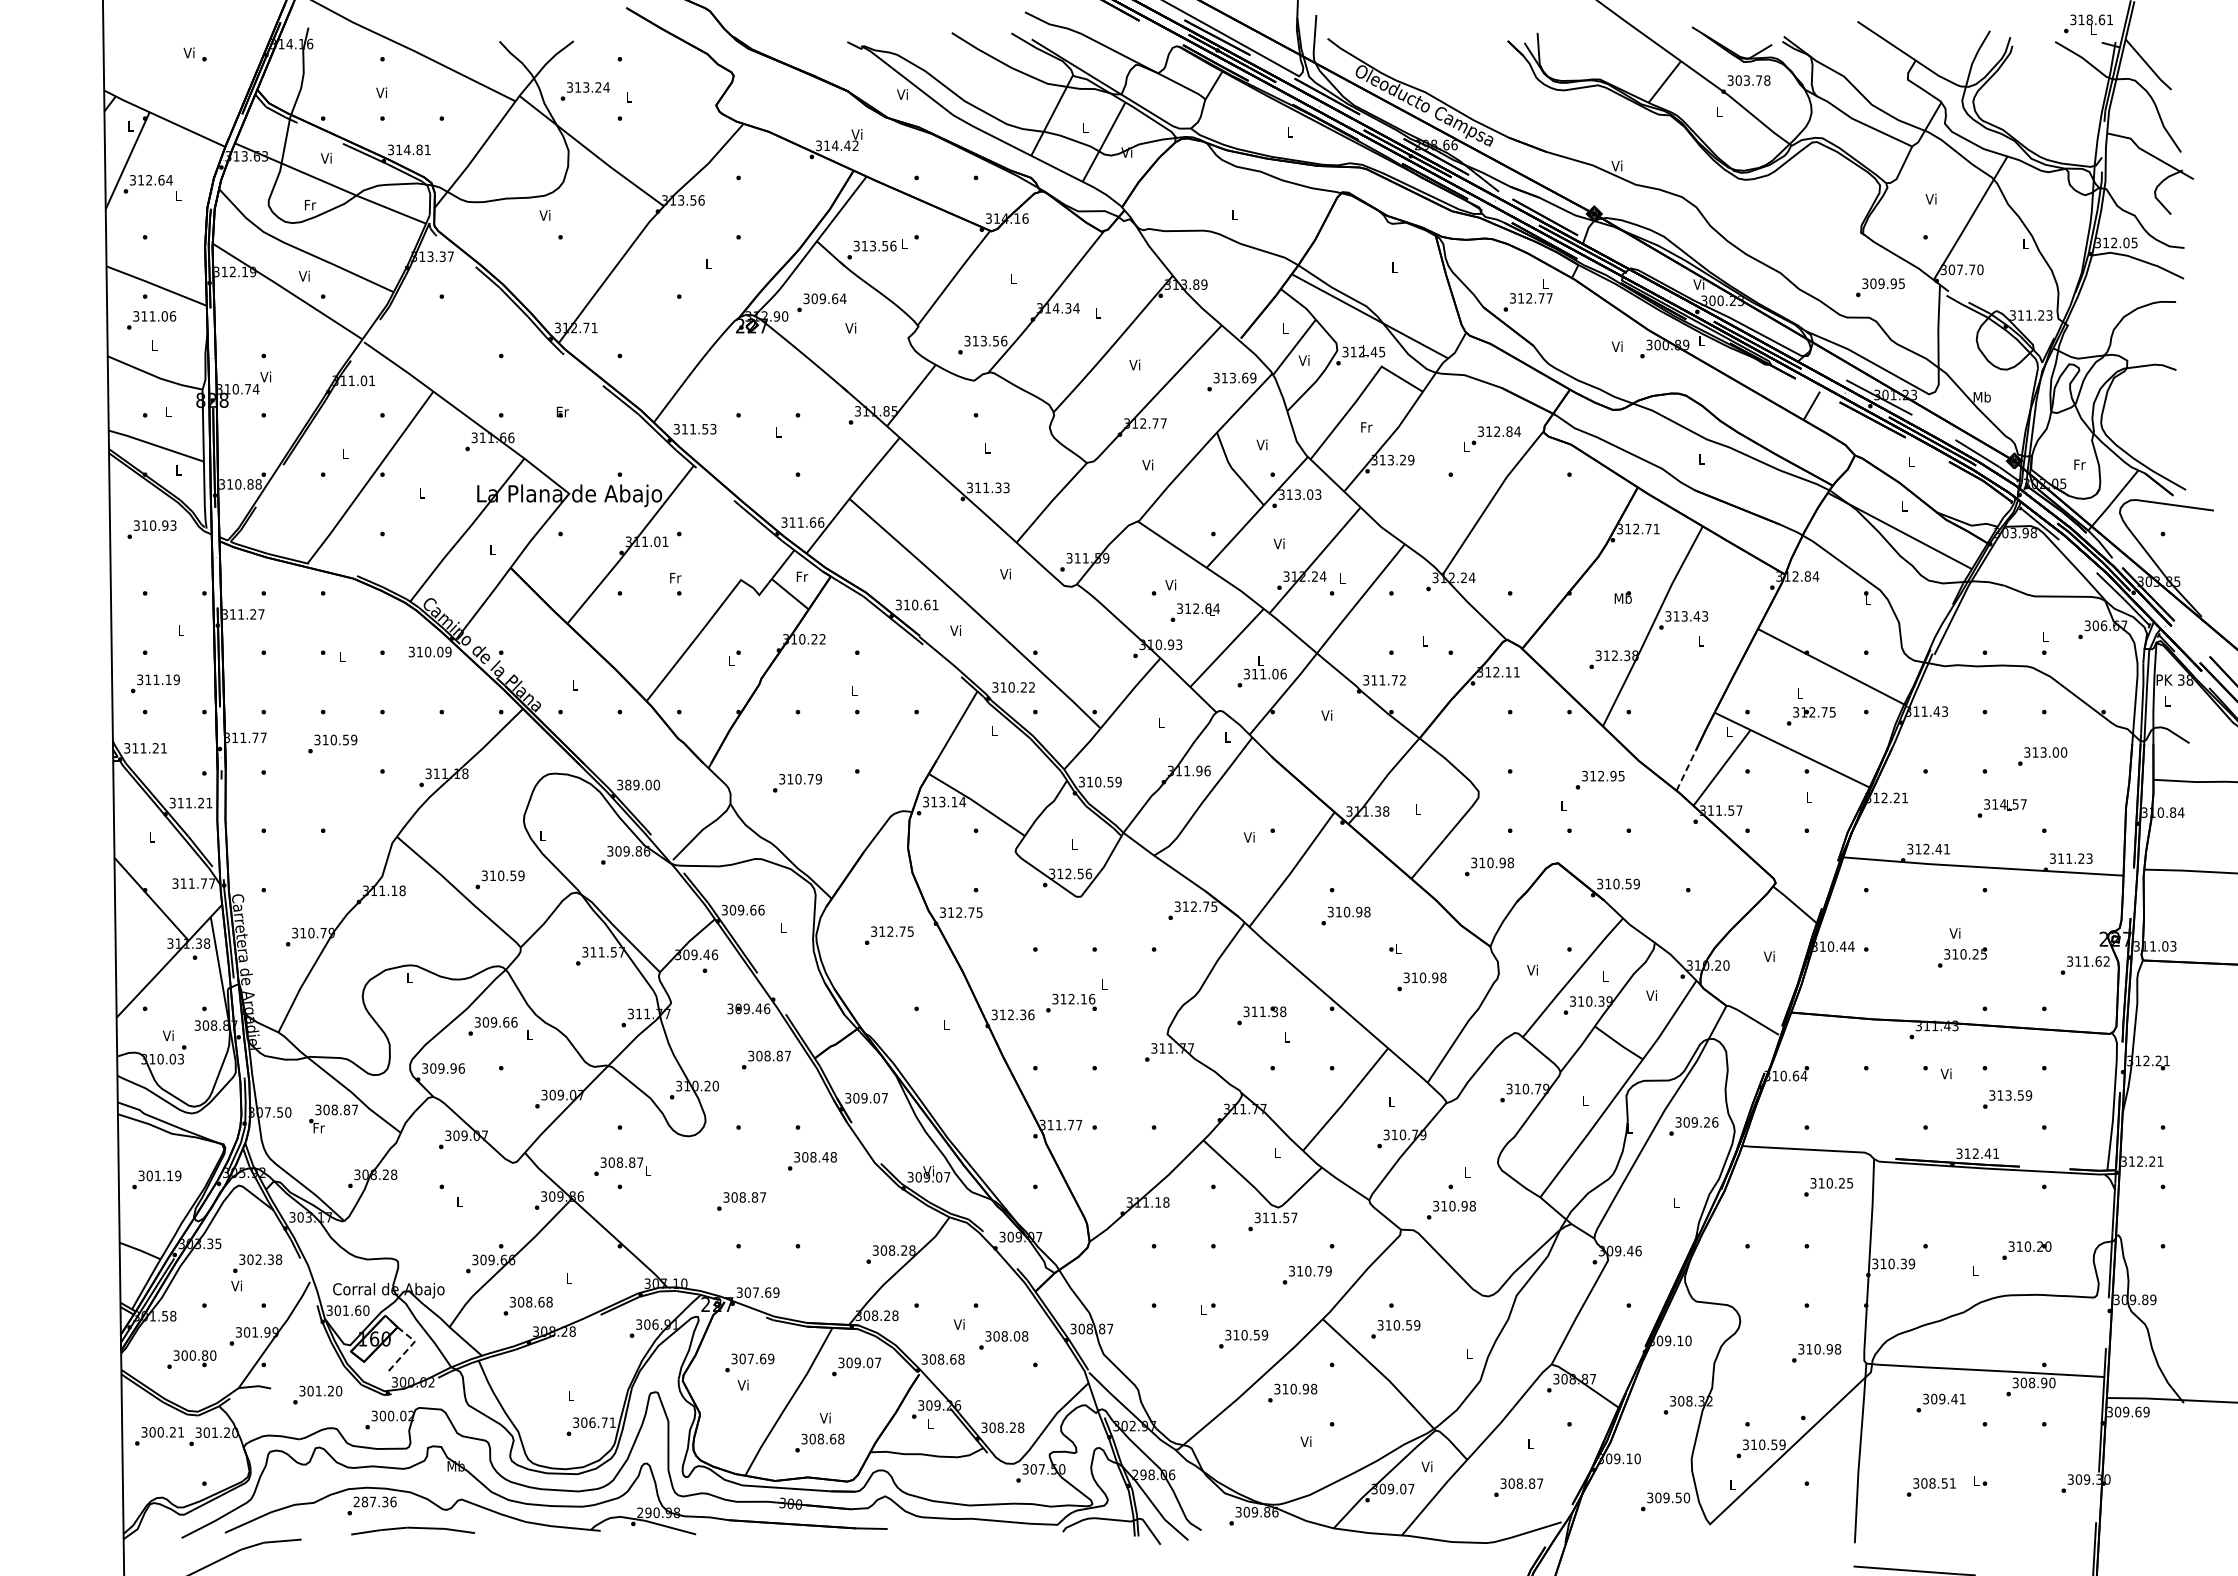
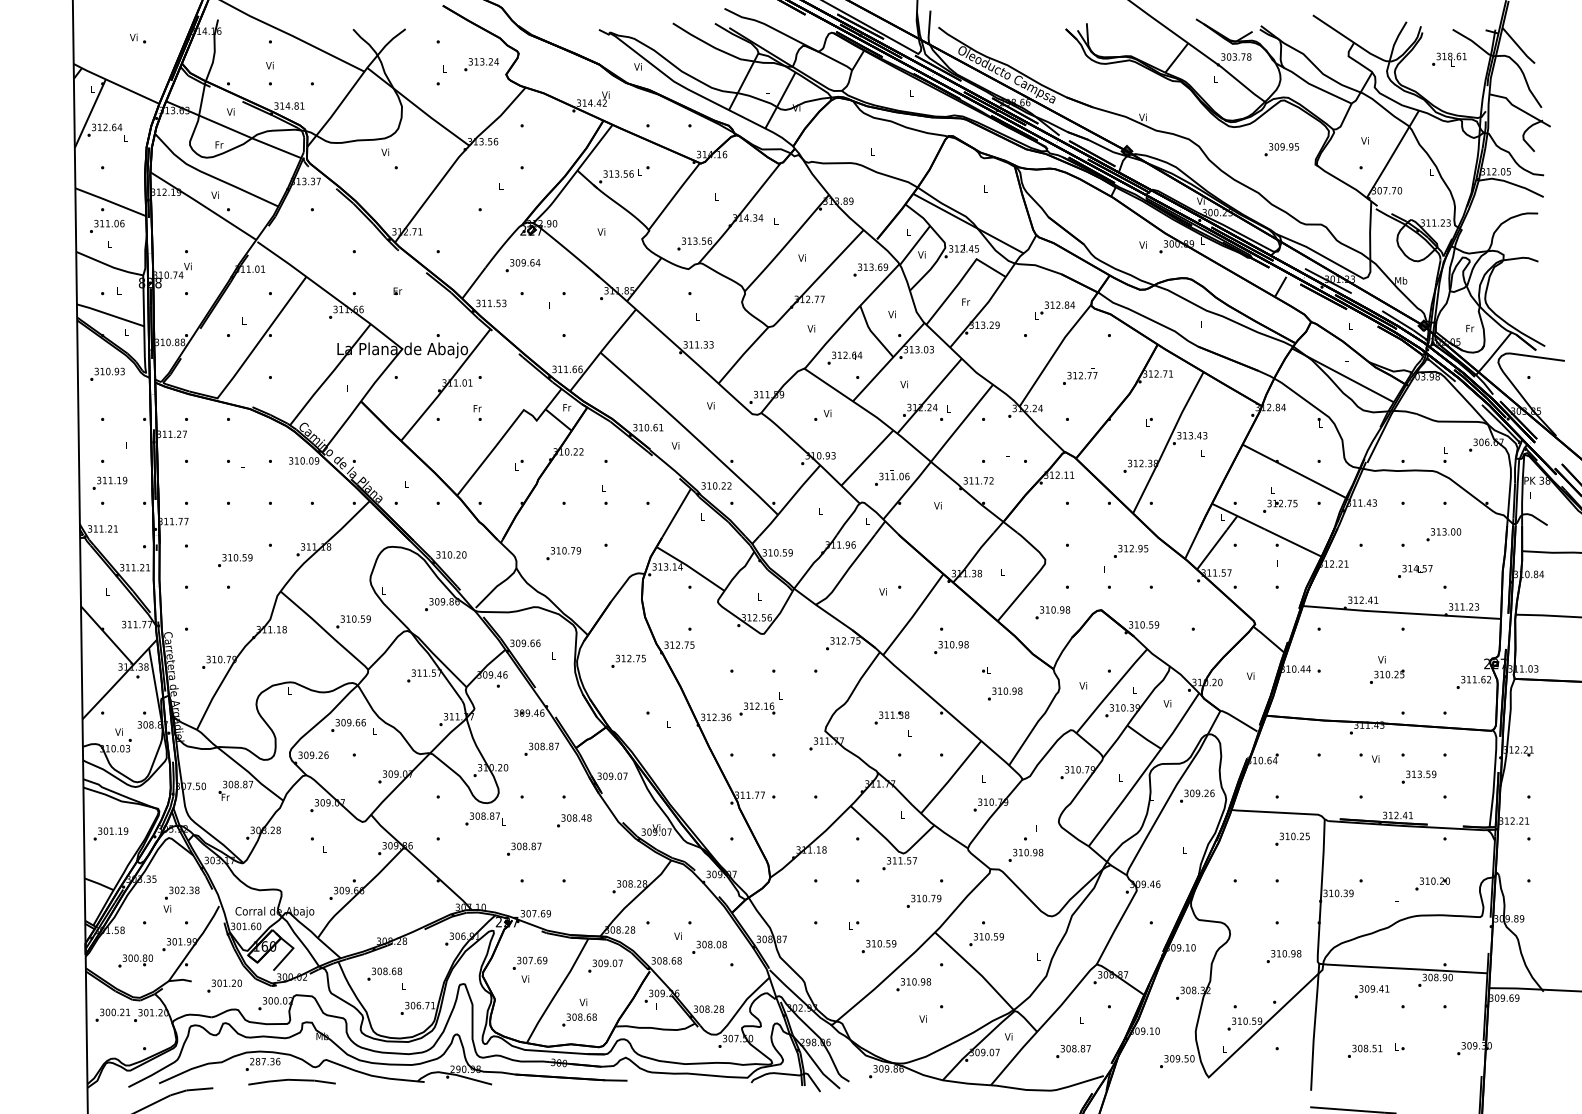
text: (2088, 24) -> (1449, 59), moved
text: (584, 91) -> (481, 64), moved
text: (1880, 287) -> (1281, 149), moved
text: (1527, 295) -> (1079, 373), moved
text: (821, 302) -> (522, 265), moved
text: (1622, 598) -> (1146, 423), Mb -> L
text: (1194, 612) -> (844, 358), moved
text: (332, 743) -> (235, 560), moved
line: (1686, 770) -> (1192, 544), dashed -> solid
text: (638, 784) -> (451, 554), 389.00 -> 310.20
text: (453, 1068) -> (320, 755), 309.96 -> 309.26
text: (622, 1166) -> (485, 818), moved
text: (527, 1306) -> (384, 974), moved
line: (408, 1348) -> (288, 953), dashed -> solid

